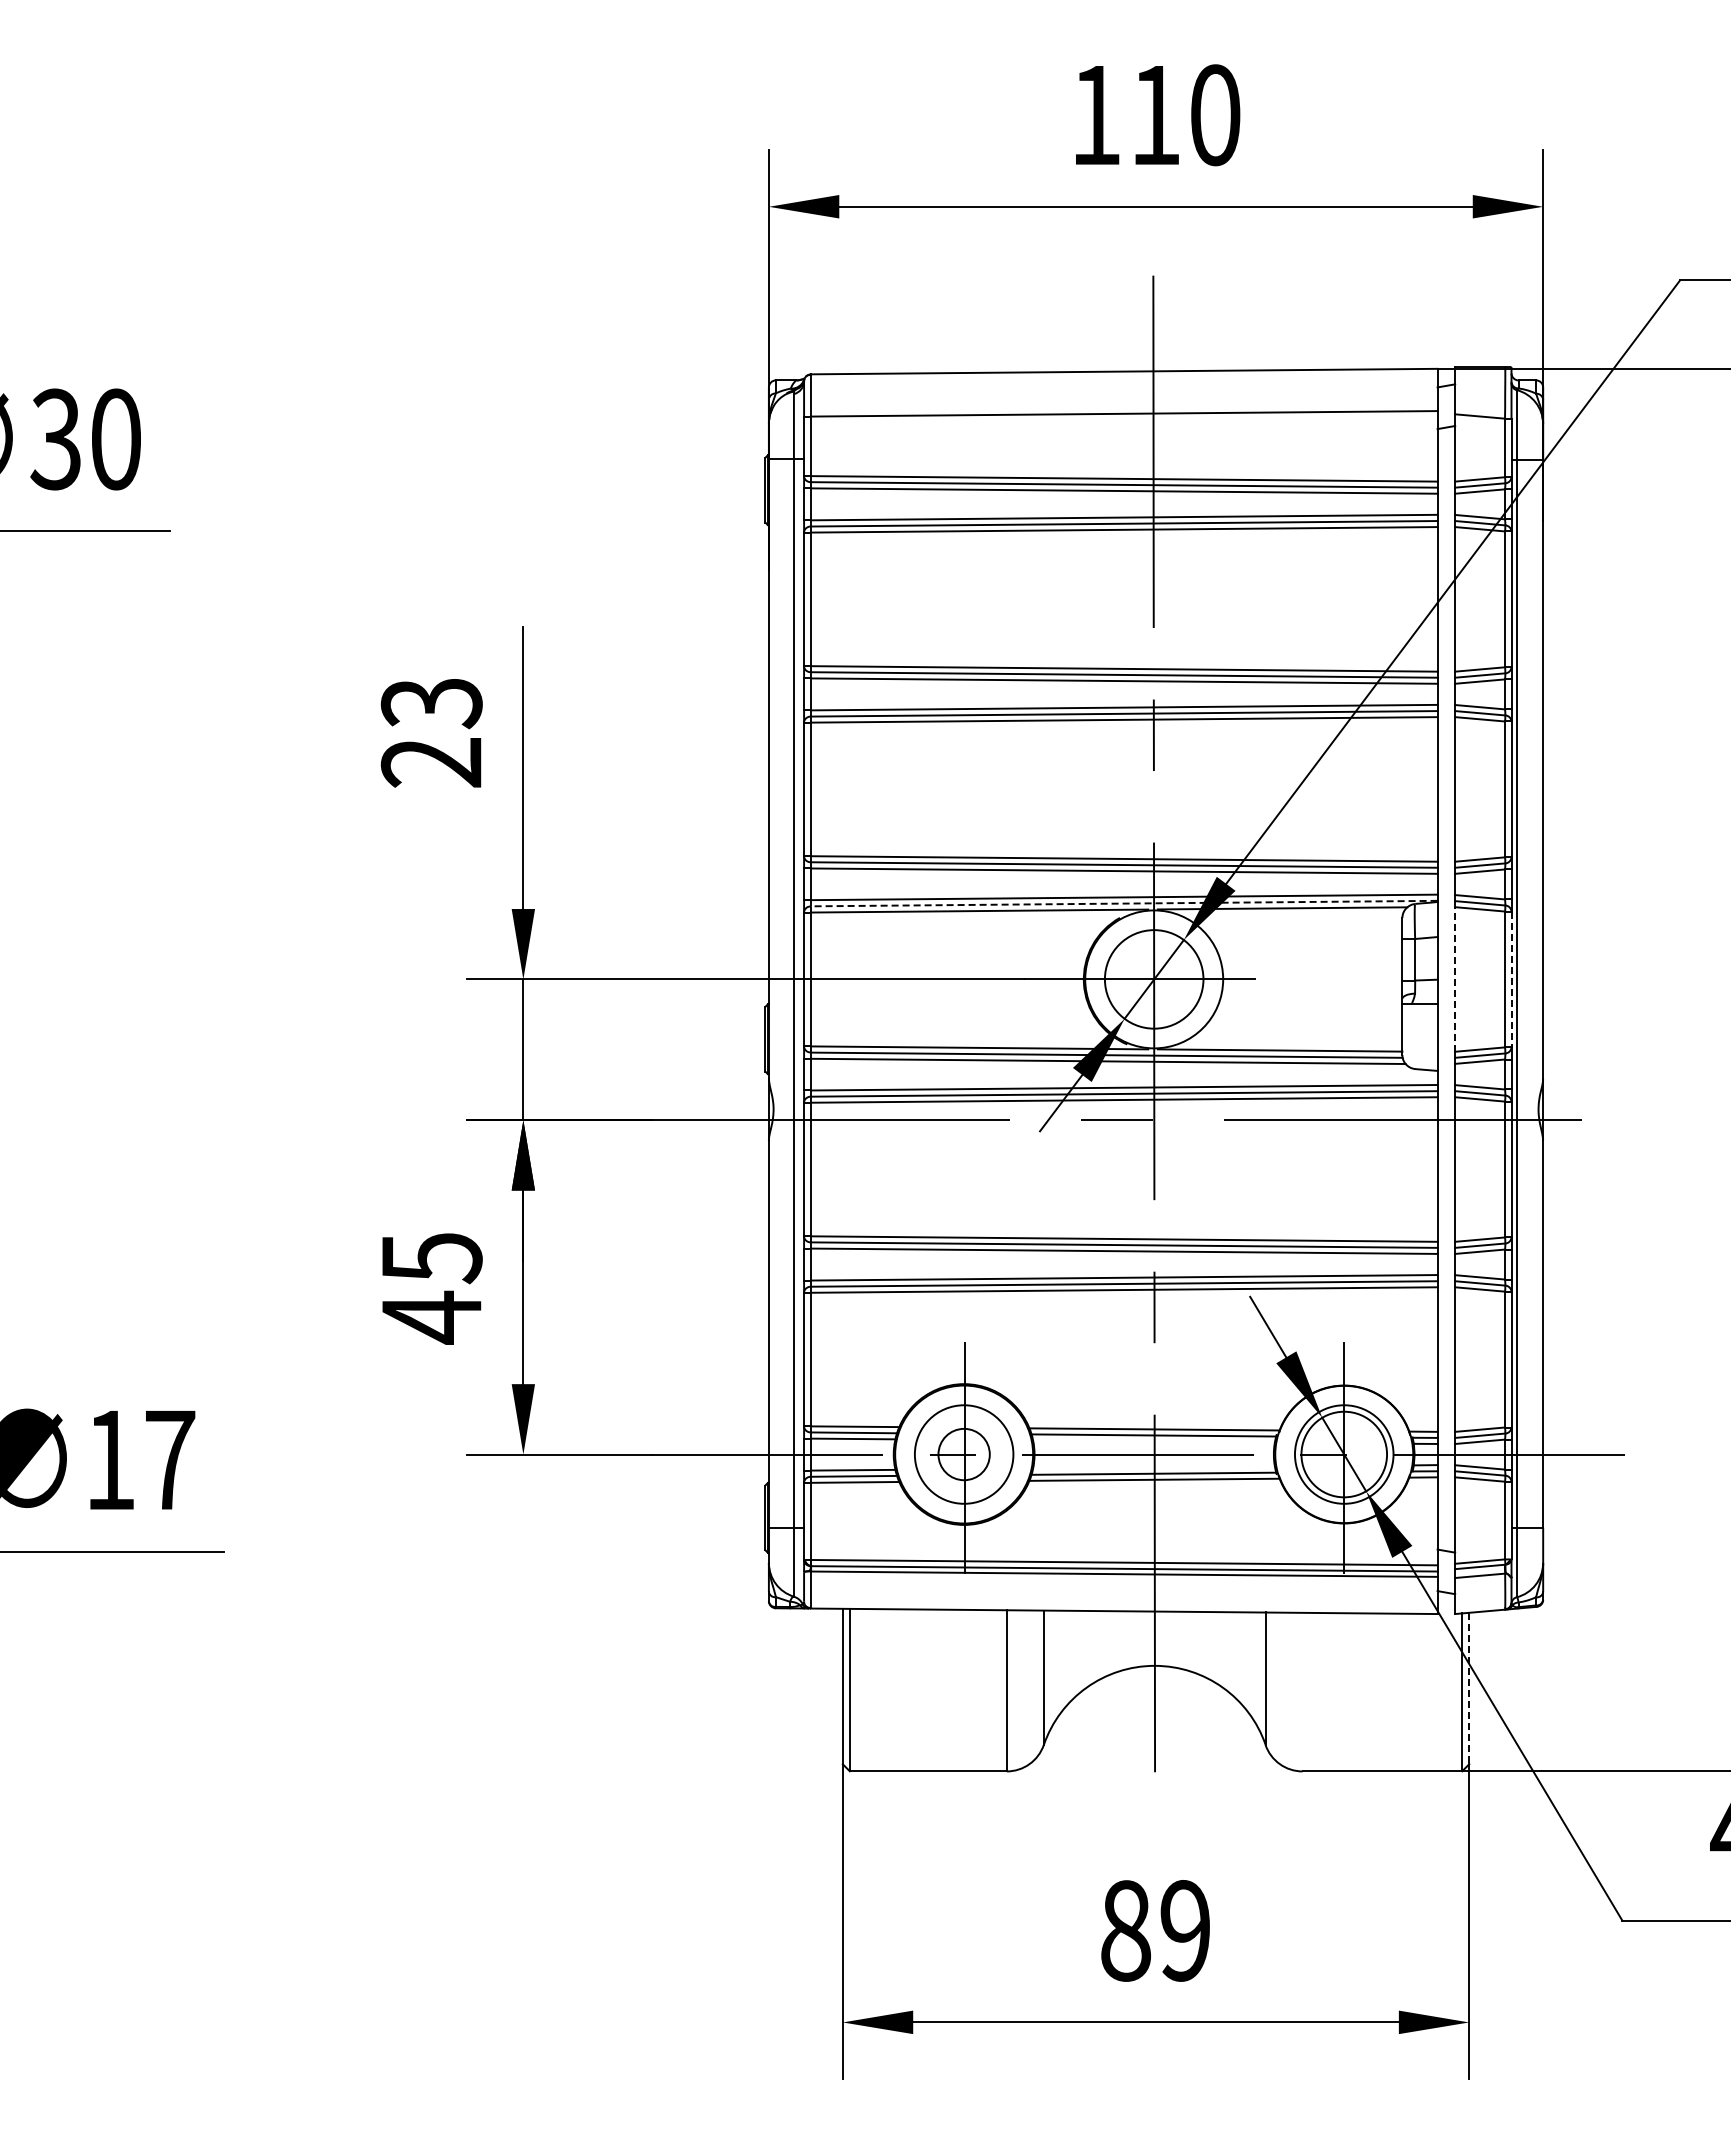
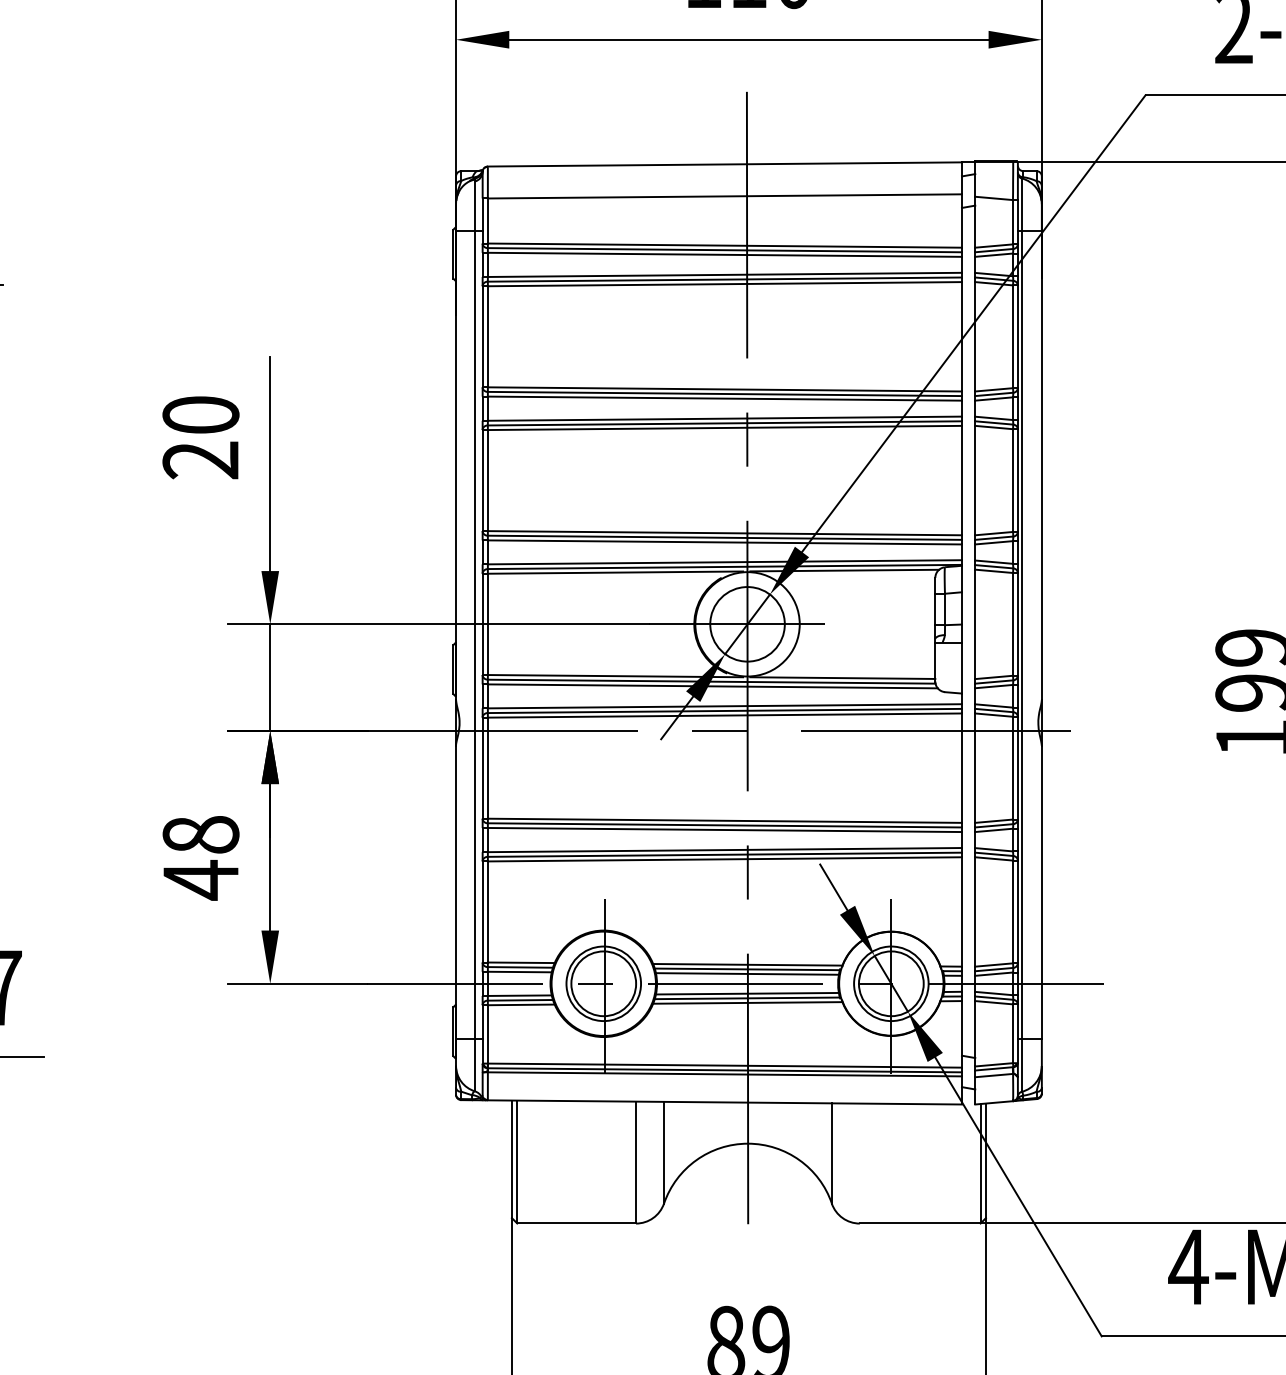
text: (431, 703) -> (200, 415), 23 -> 20
line: (1123, 903) -> (724, 566), dashed -> solid
line: (1455, 978) -> (975, 623), dashed -> solid
line: (1511, 979) -> (1017, 624), dashed -> solid
text: (431, 1258) -> (200, 835), 45 -> 48
line: (1153, 1441) -> (747, 973), added
circle: (963, 1454) -> (603, 983), size x1.67
line: (1153, 1467) -> (747, 993), added
line: (1469, 1688) -> (986, 1160), dashed -> solid

